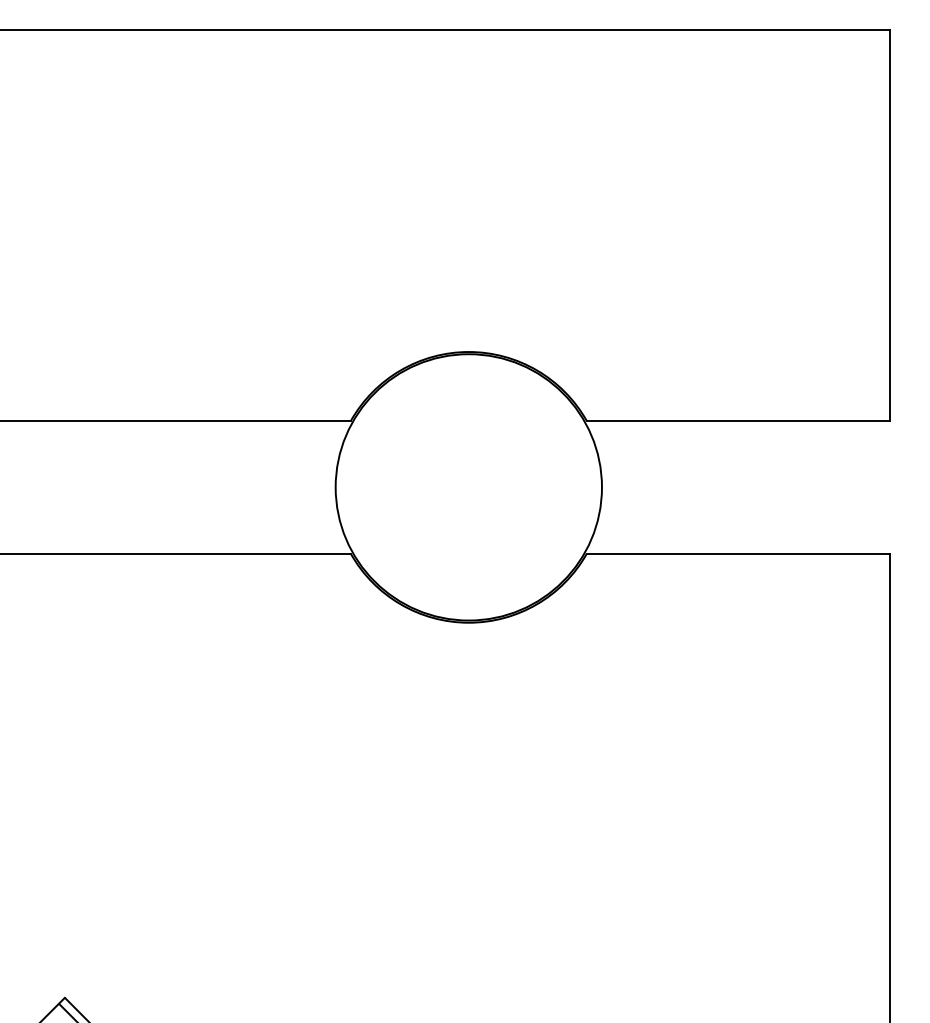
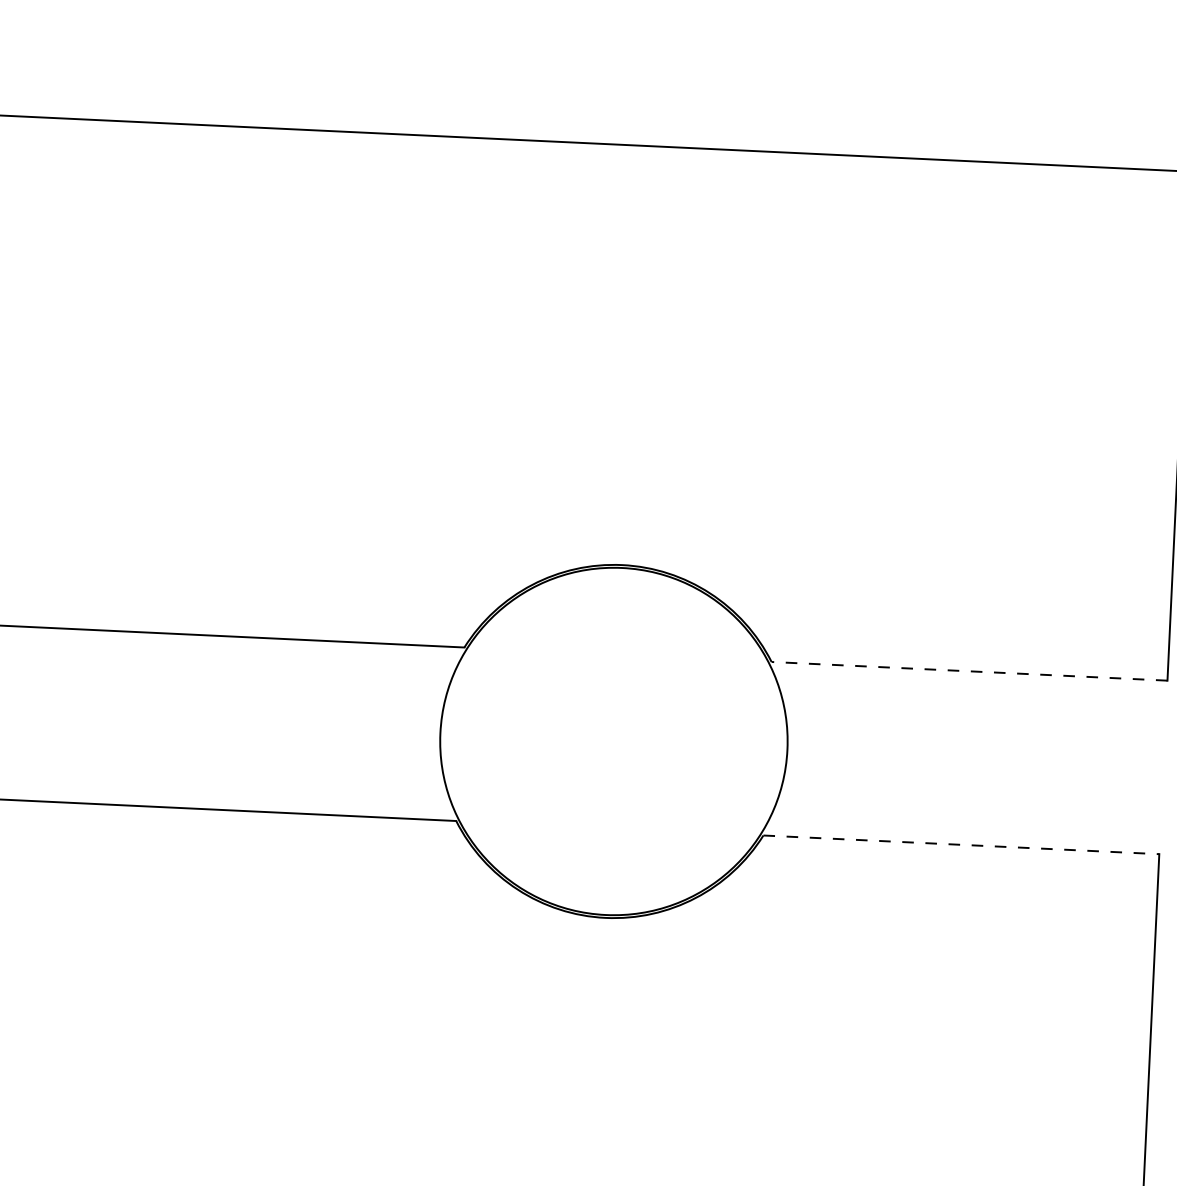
line: (738, 420) -> (969, 670), solid -> dashed
line: (738, 553) -> (961, 844), solid -> dashed

